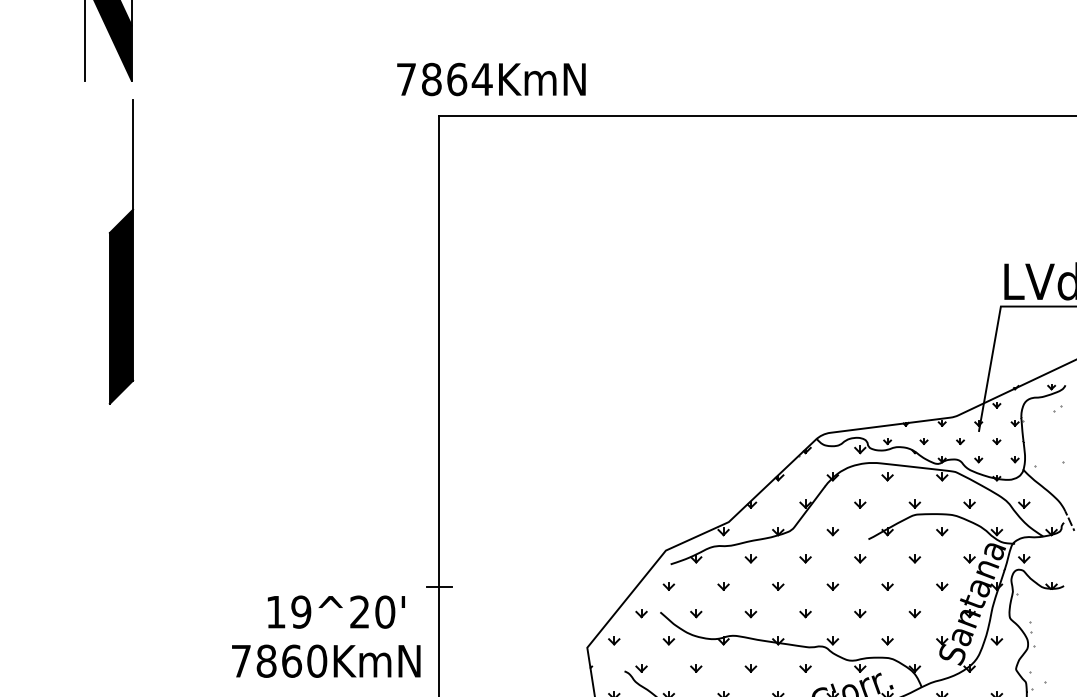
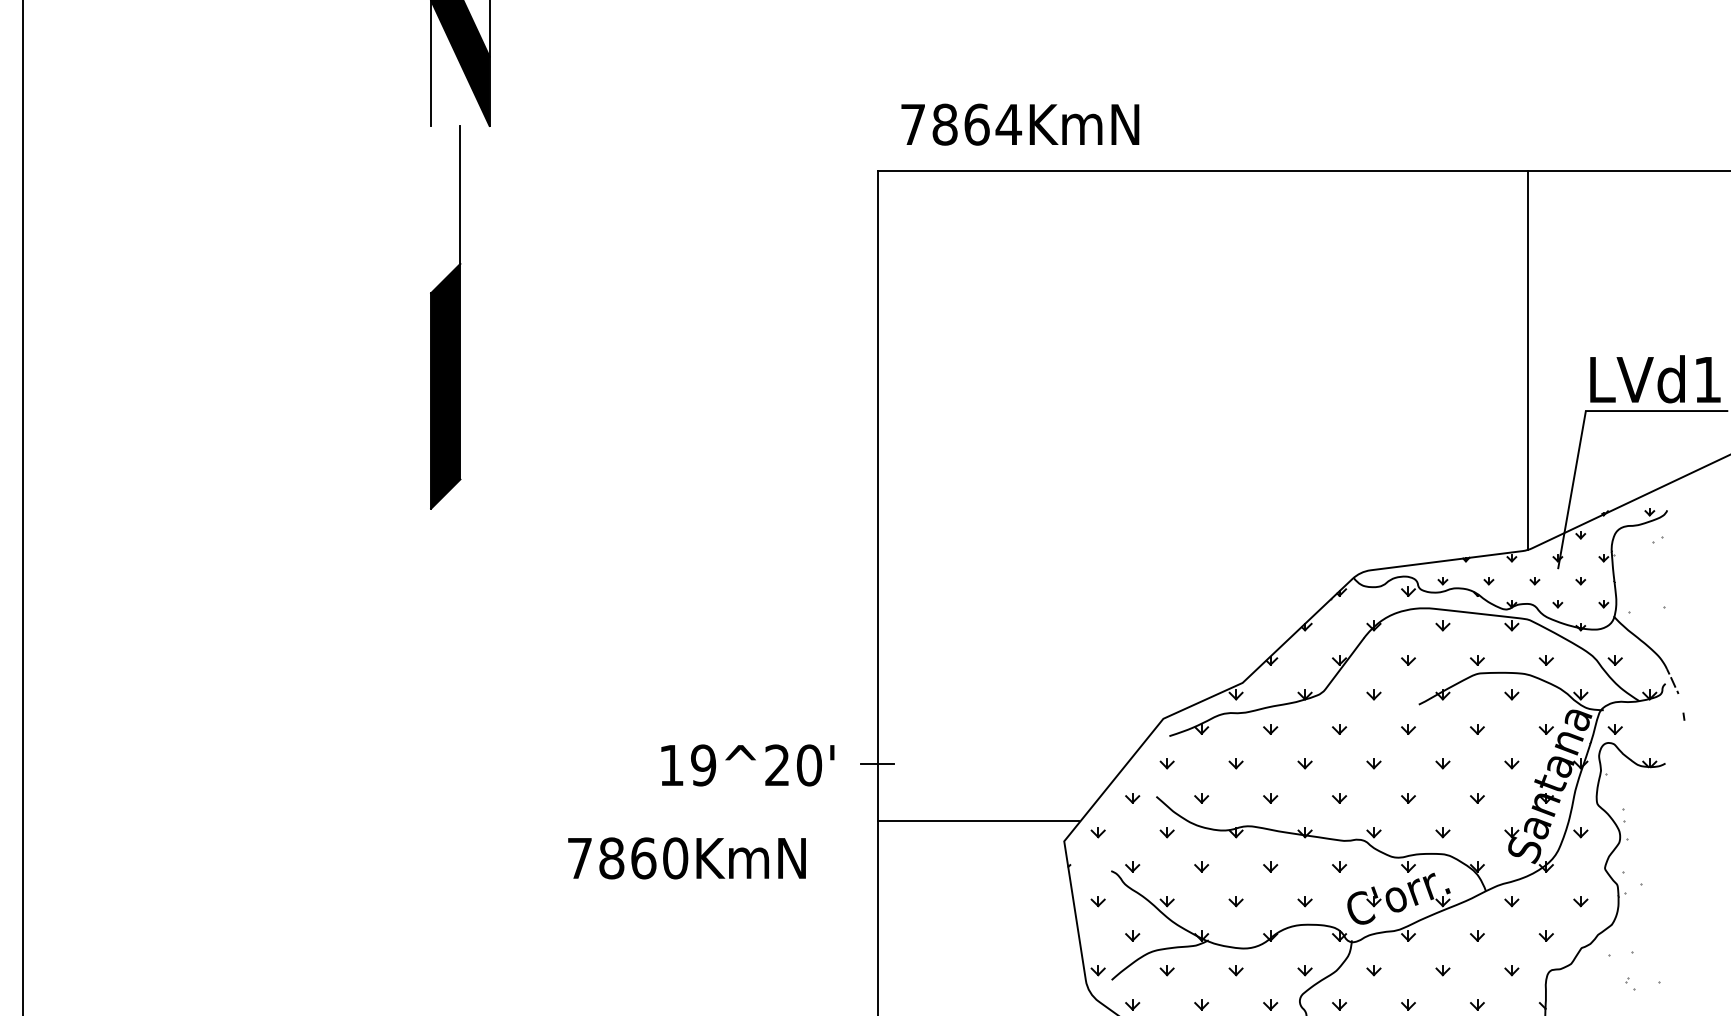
text: (491, 79) -> (1020, 124), moved
part: (121, 252) -> (445, 317), moved
line: (954, 266) -> (1527, 360), added
text: (336, 612) -> (747, 765), moved
line: (518, 632) -> (977, 821), added
text: (325, 661) -> (686, 858), moved

